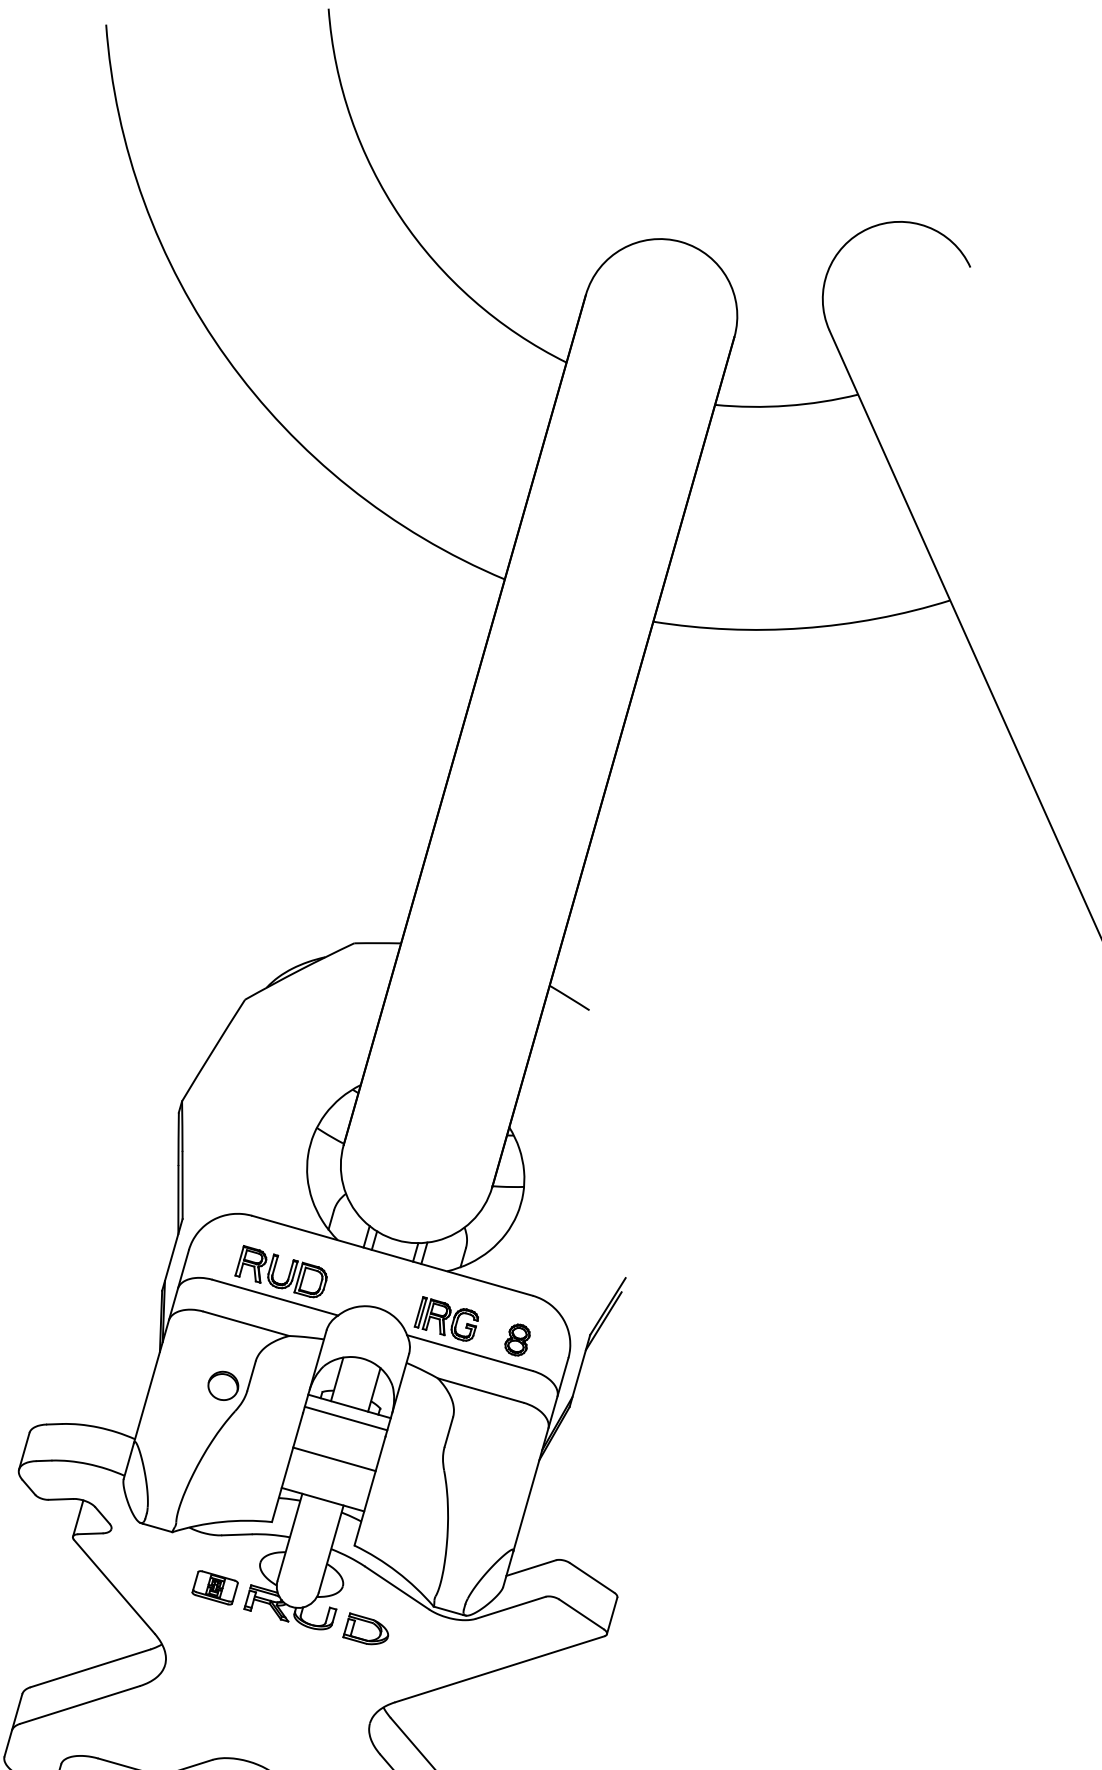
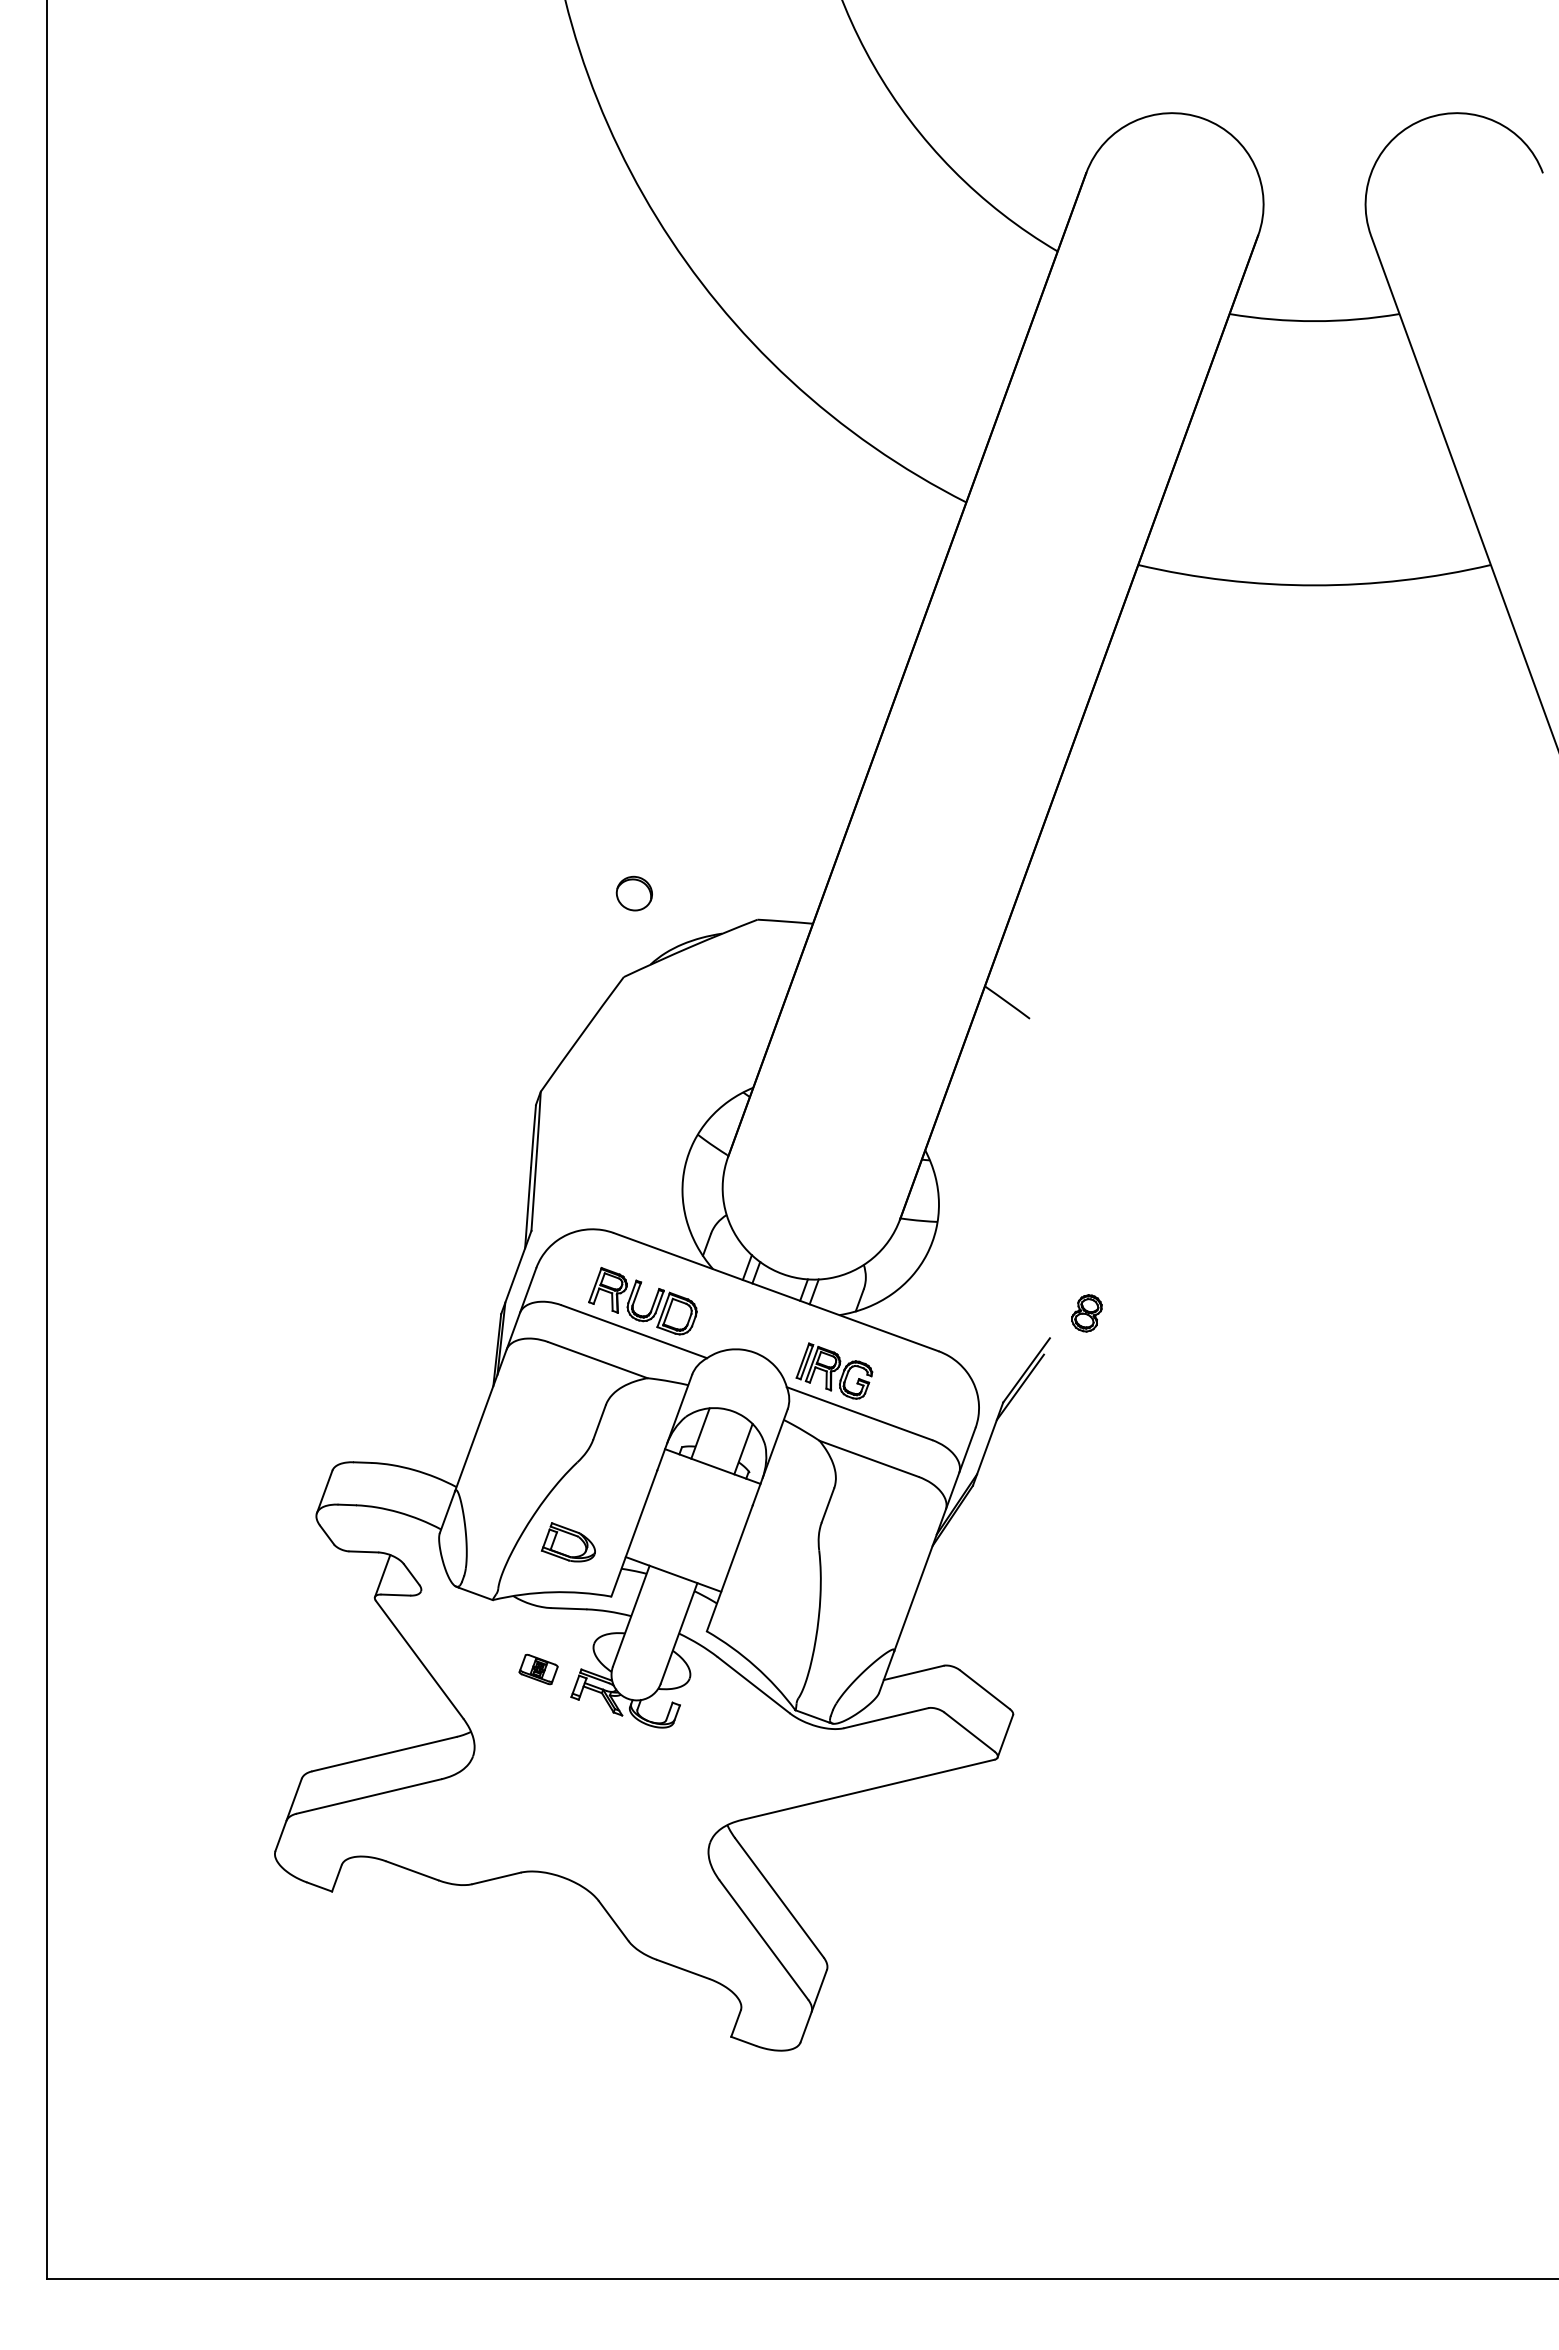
part: (517, 1340) -> (1086, 1313), moved
part: (222, 1385) -> (633, 893), moved
line: (345, 1418) -> (707, 1480), removed
line: (334, 1459) -> (690, 1527), removed
part: (215, 1587) -> (538, 1669), size x0.7
part: (364, 1628) -> (567, 1542), moved

